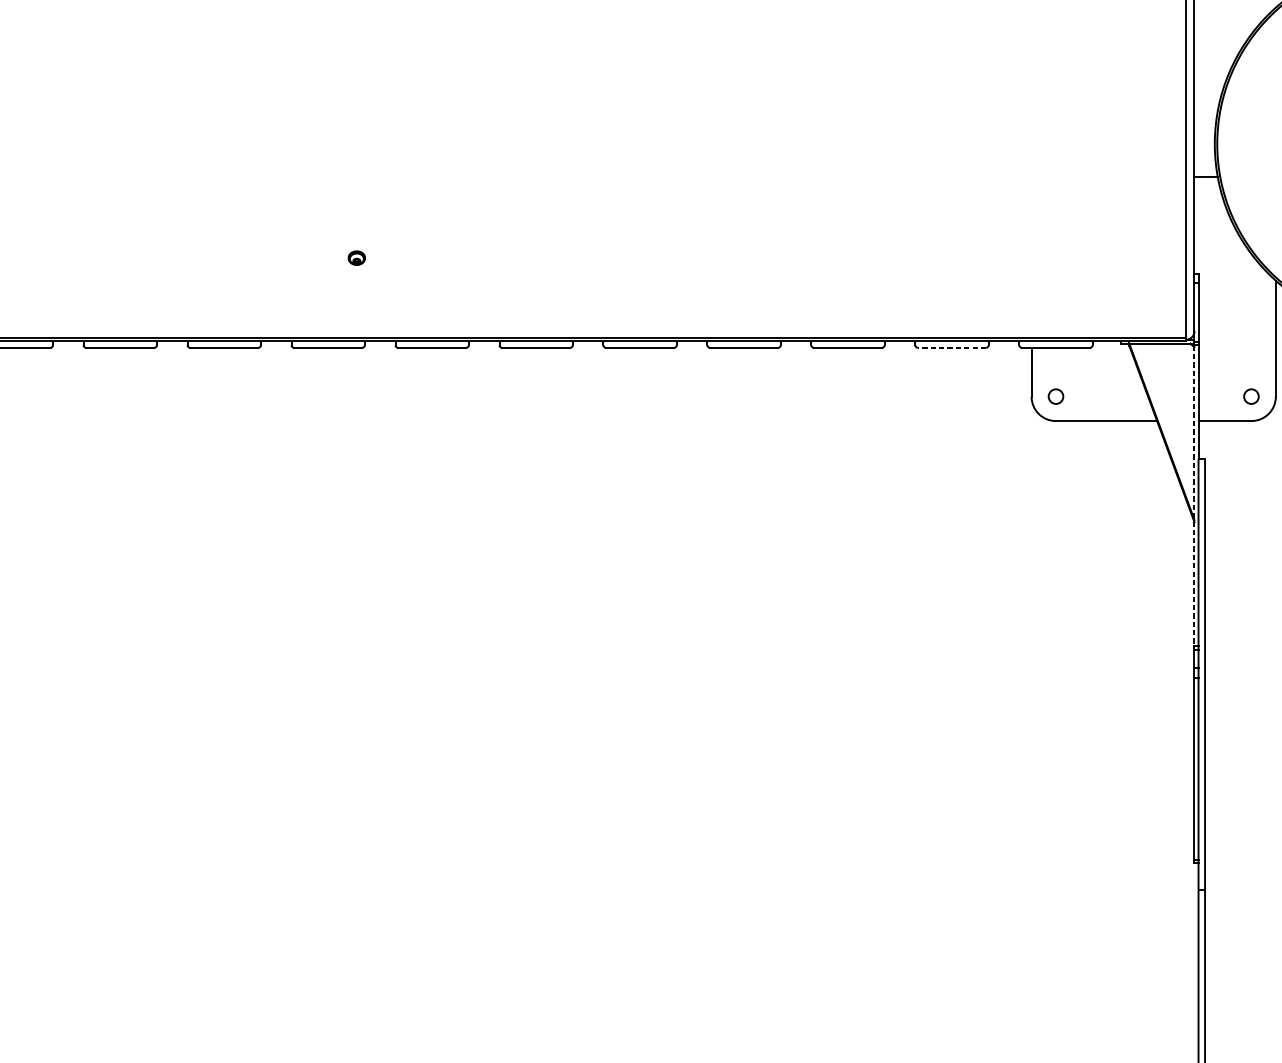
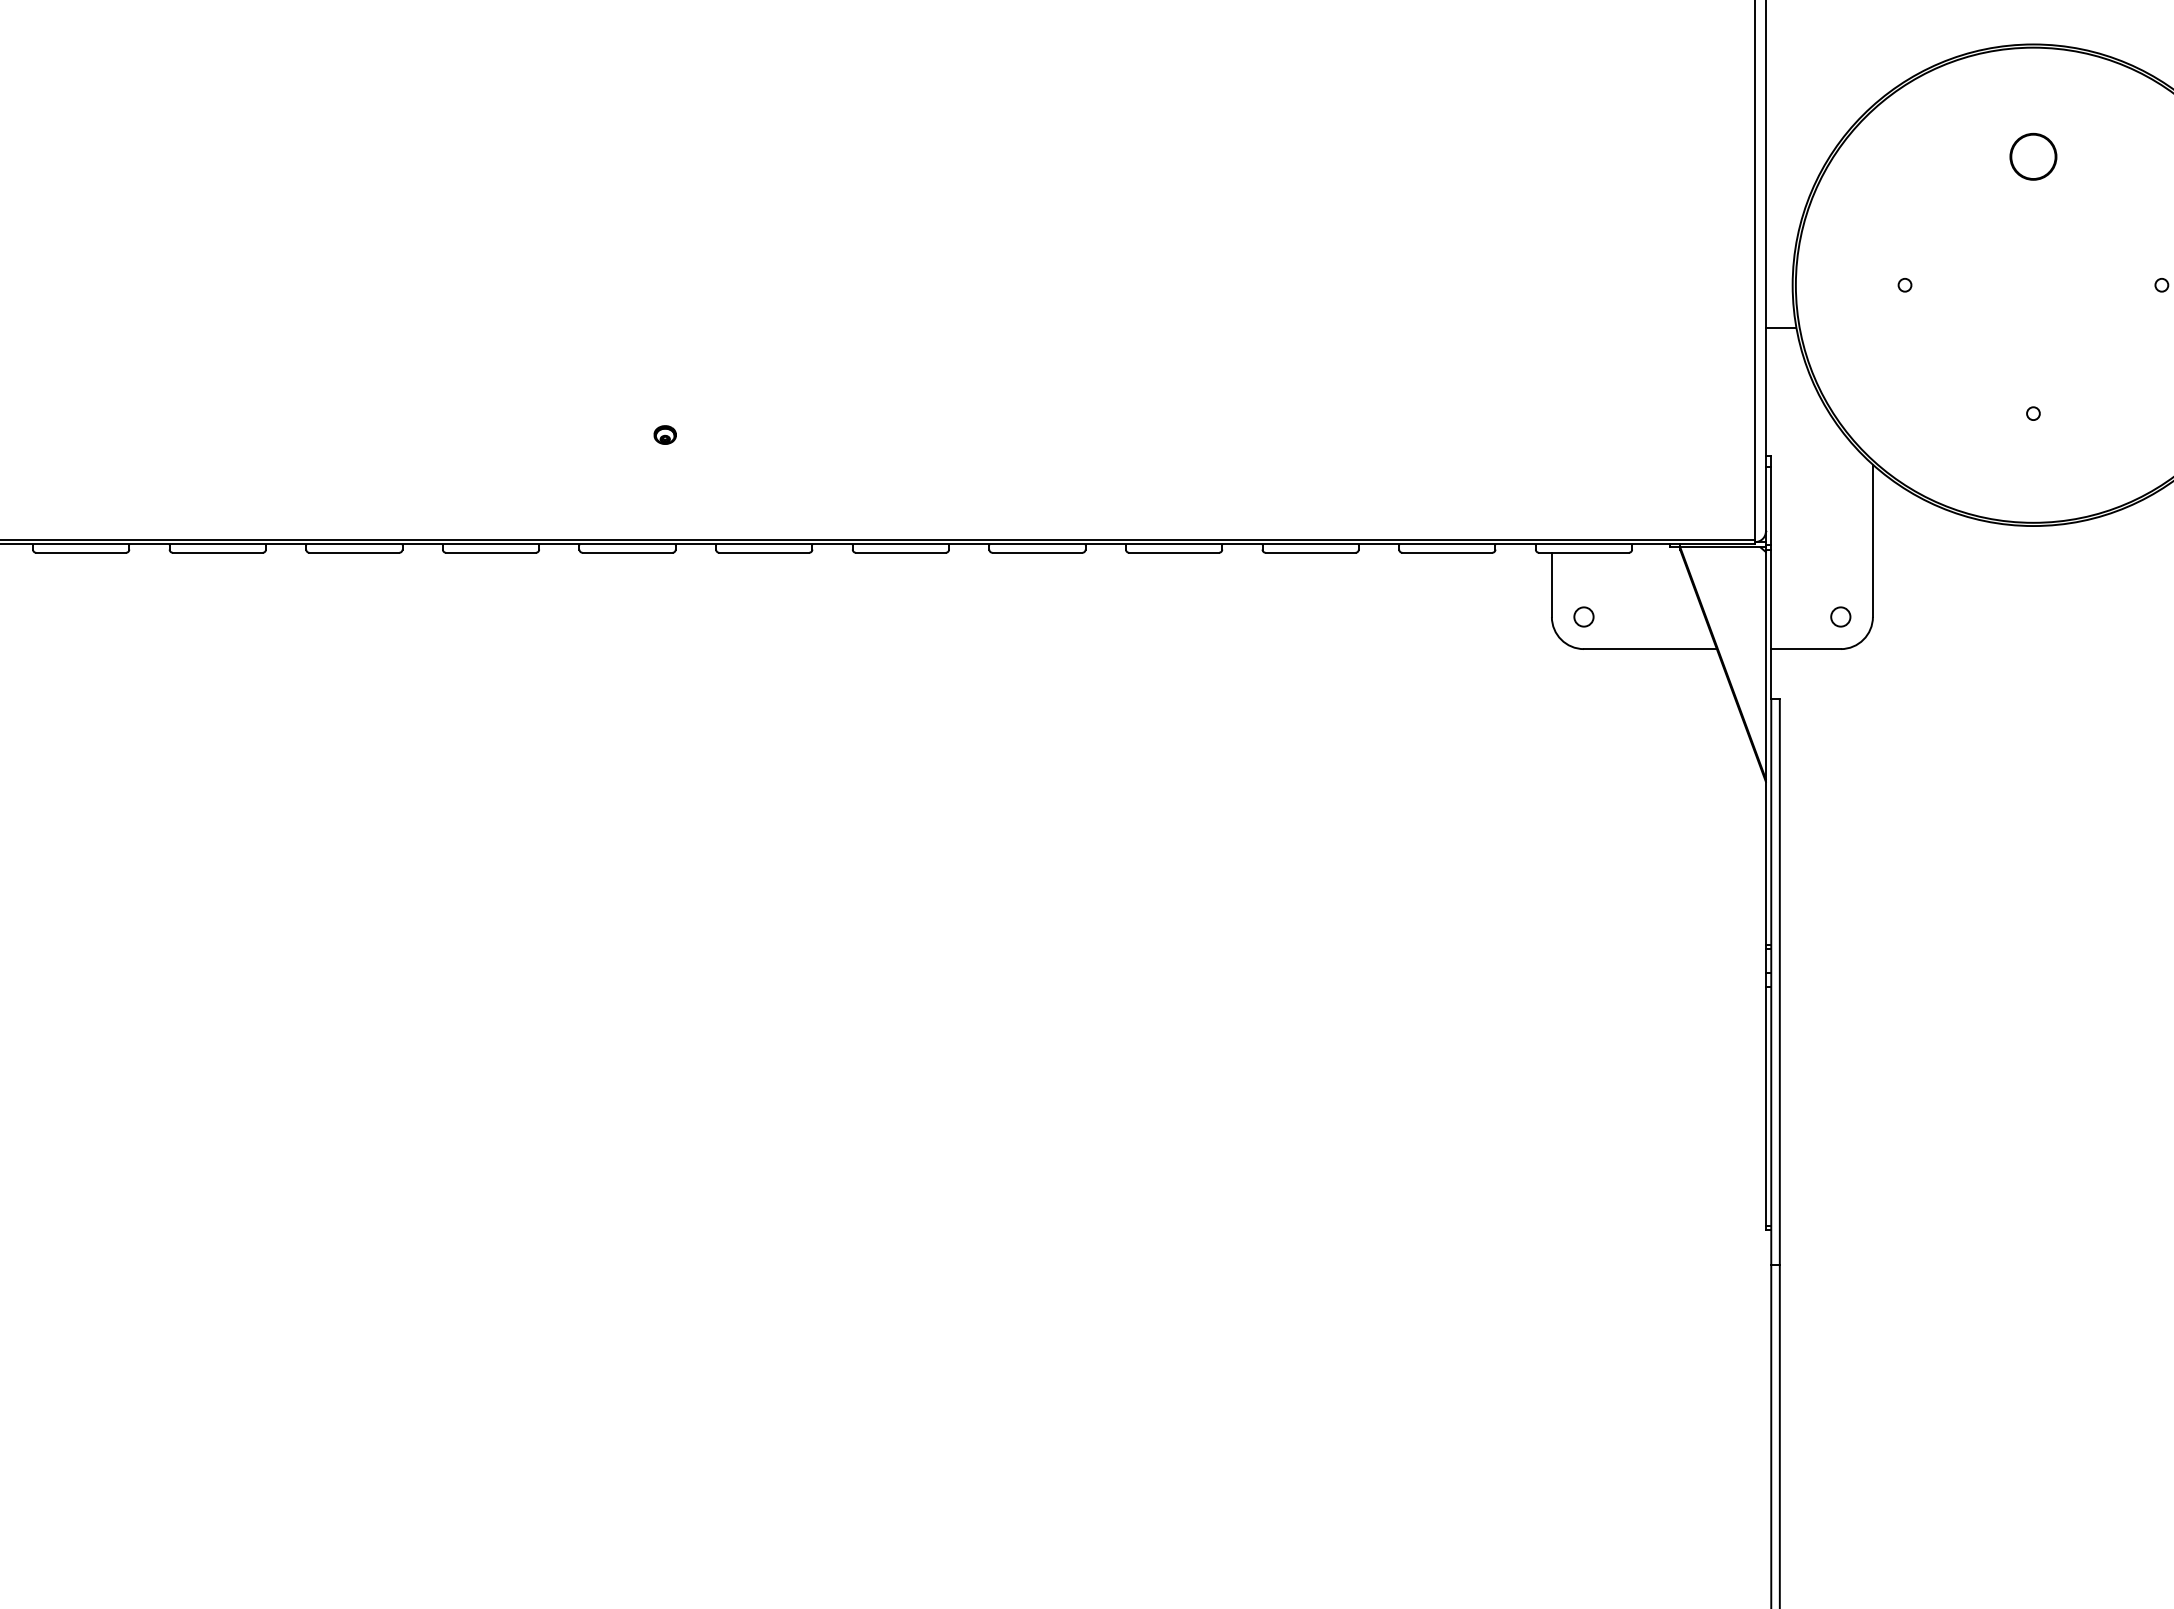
line: (952, 347) -> (1447, 552), dashed -> solid
line: (1194, 495) -> (1765, 747), dashed -> solid

